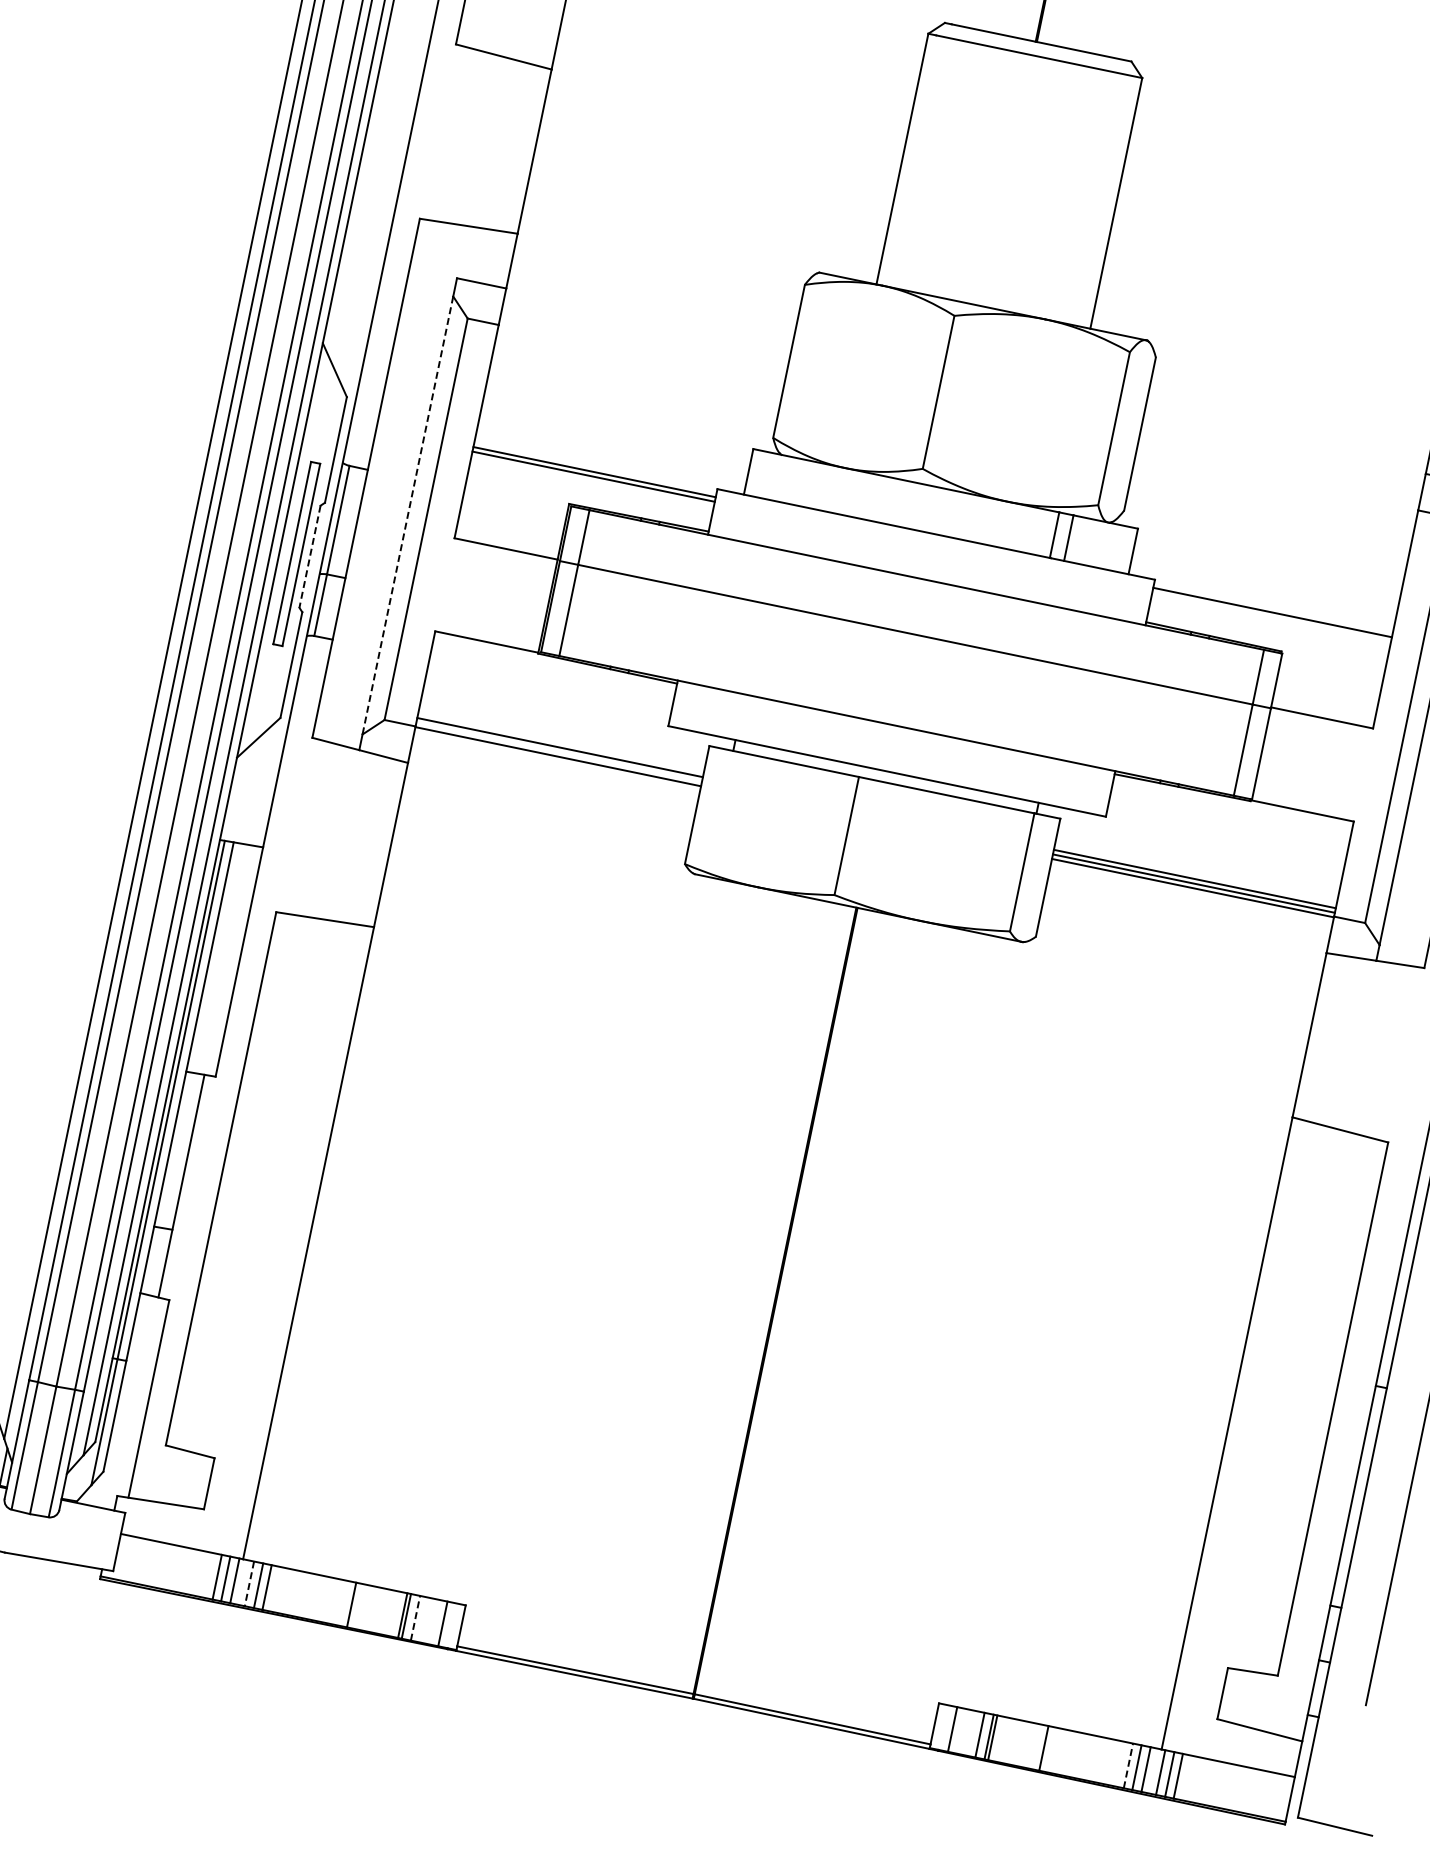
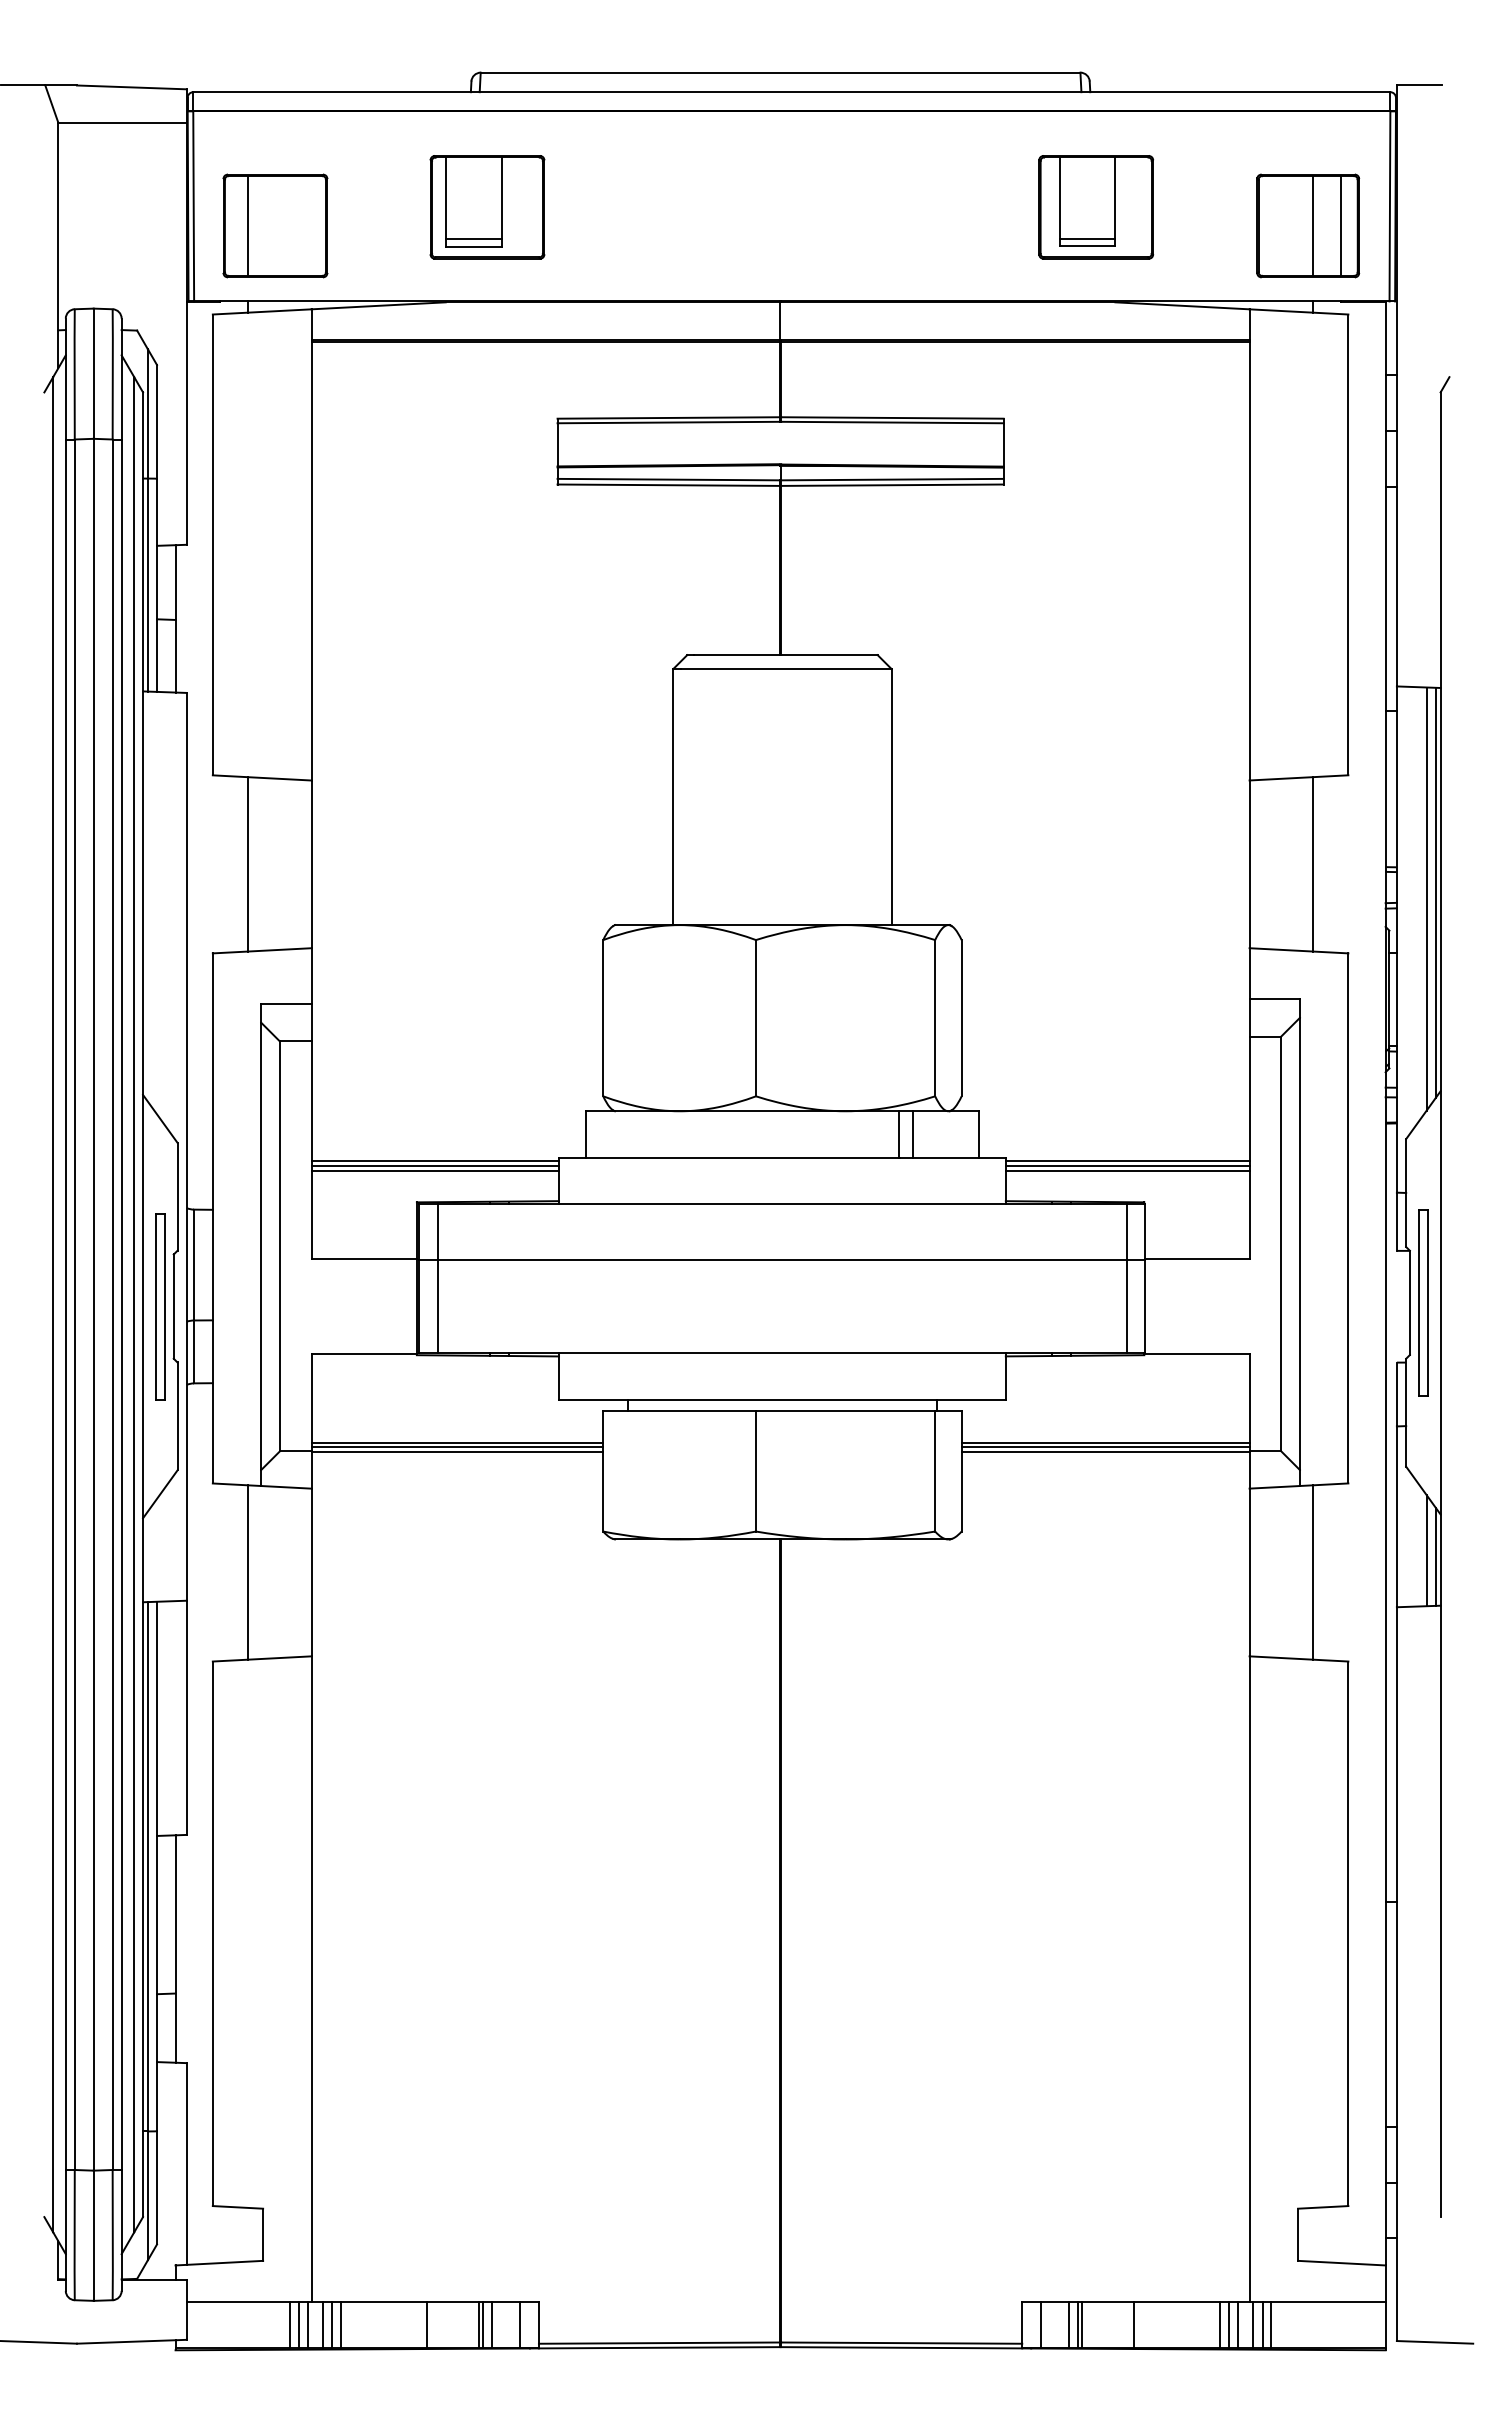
line: (472, 138) -> (248, 864), added
line: (595, 467) -> (435, 1161), added
line: (408, 515) -> (261, 1246), dashed -> solid
line: (309, 557) -> (173, 1307), dashed -> solid
line: (1273, 608) -> (1127, 1161), added
line: (1271, 616) -> (1127, 1170), added
line: (559, 752) -> (457, 1447), added
line: (329, 832) -> (248, 1572), added
line: (1371, 1048) -> (1312, 1572), added
line: (249, 1583) -> (322, 2324), dashed -> solid
line: (415, 1618) -> (492, 2324), dashed -> solid
line: (1128, 1765) -> (1220, 2324), dashed -> solid

